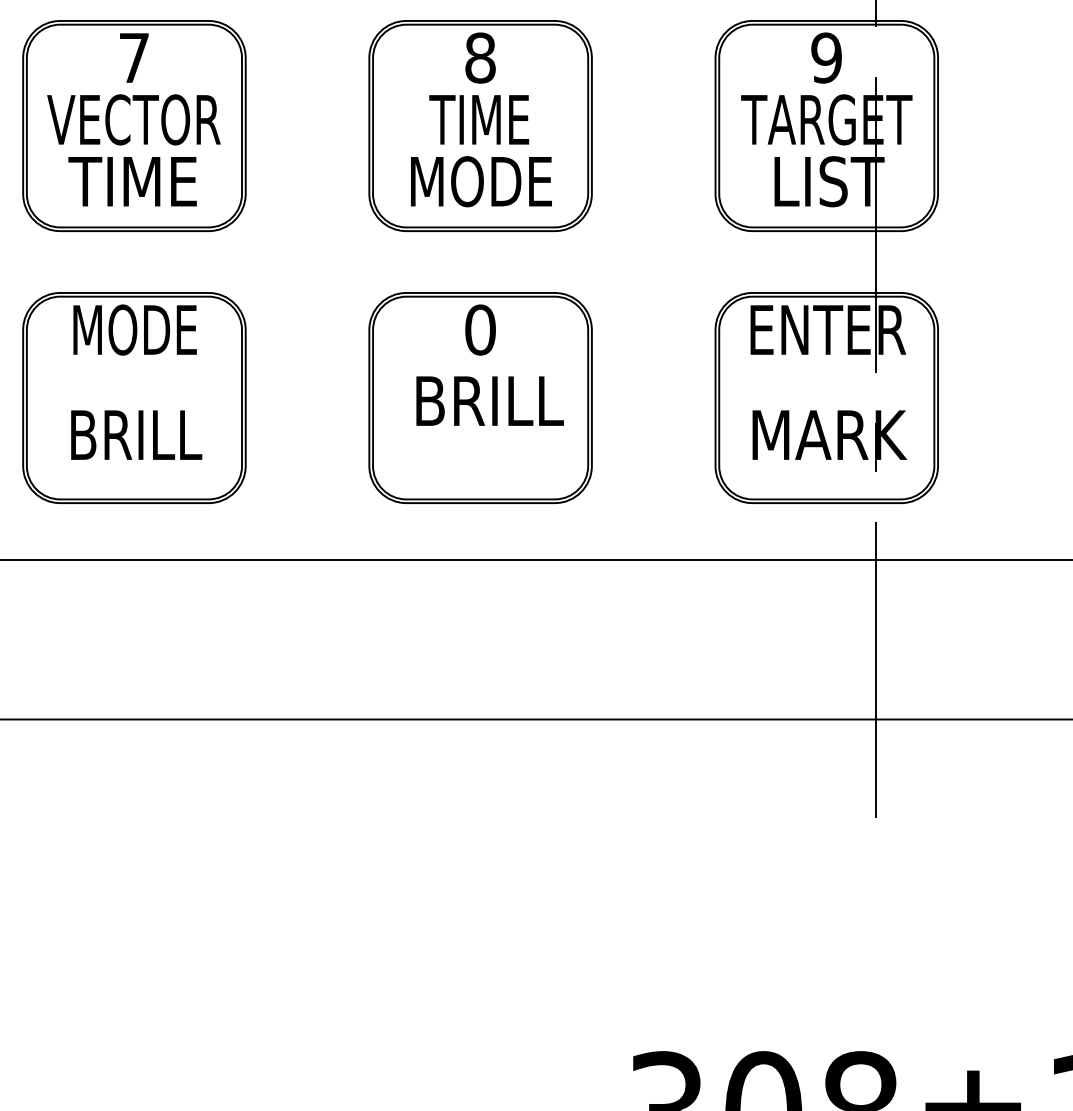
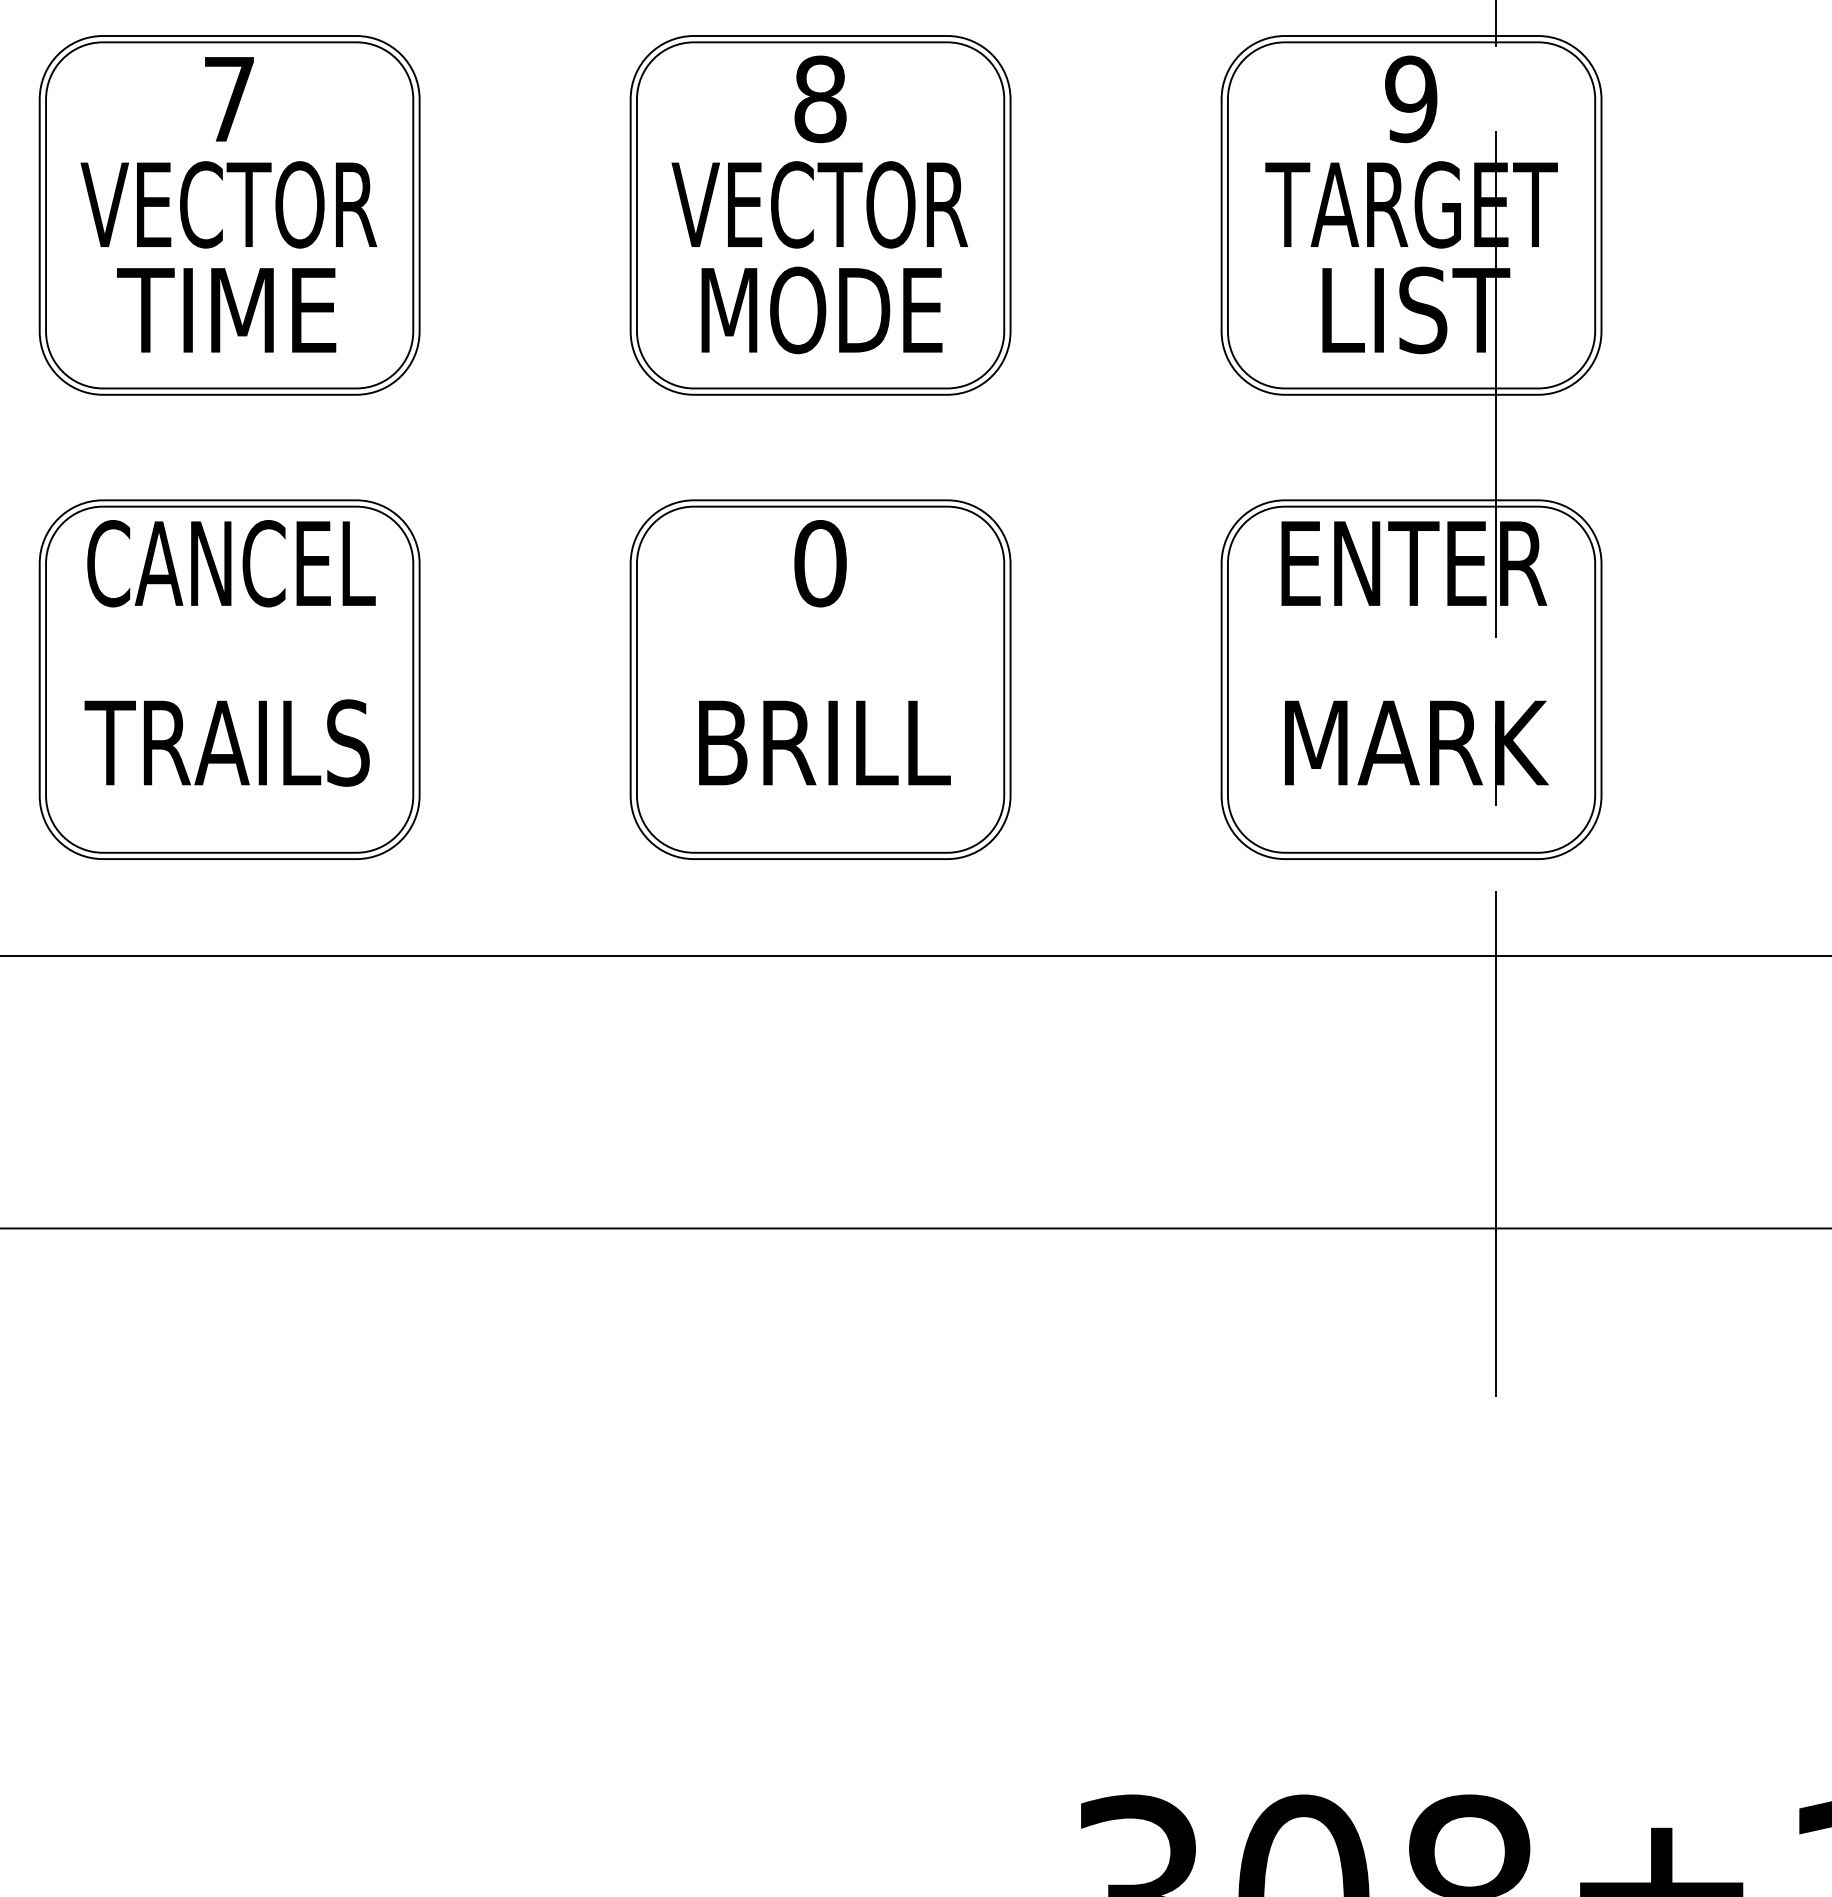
text: (479, 119) -> (818, 204), TIME -> VECTOR
text: (135, 329) -> (231, 562), MODE -> CANCEL
text: (489, 400) -> (823, 741), moved
text: (132, 434) -> (226, 741), BRILL -> TRAILS

